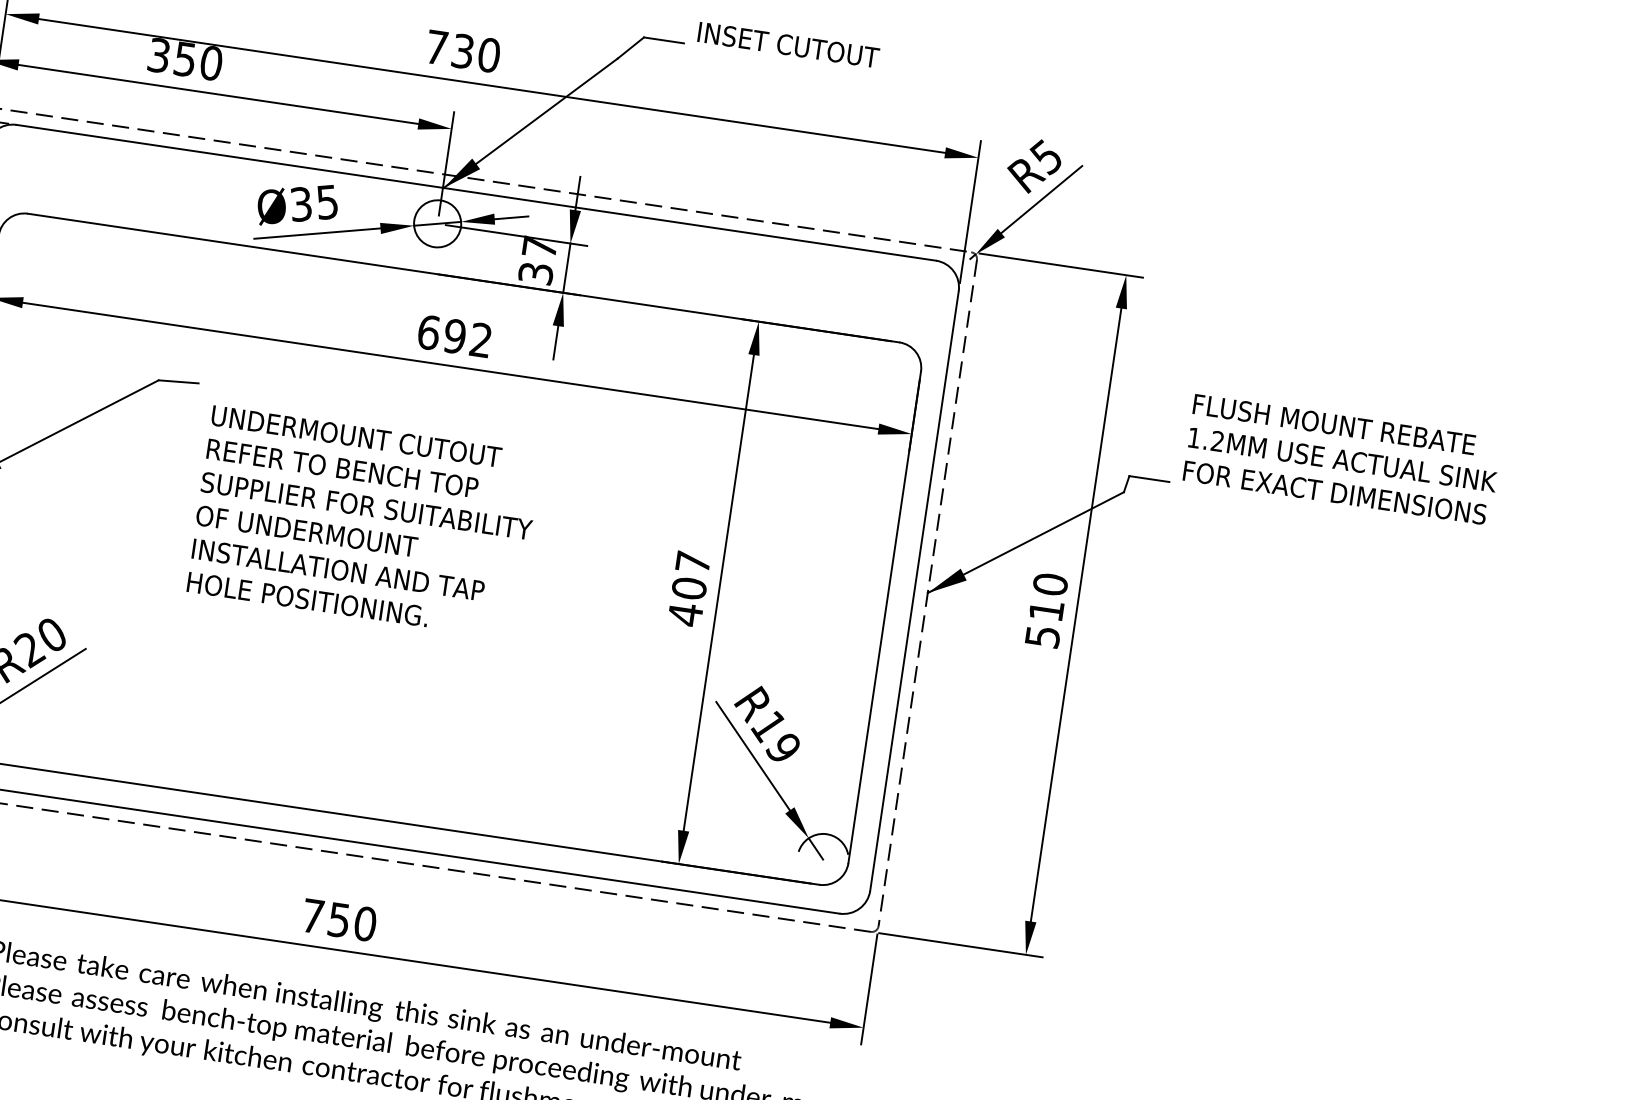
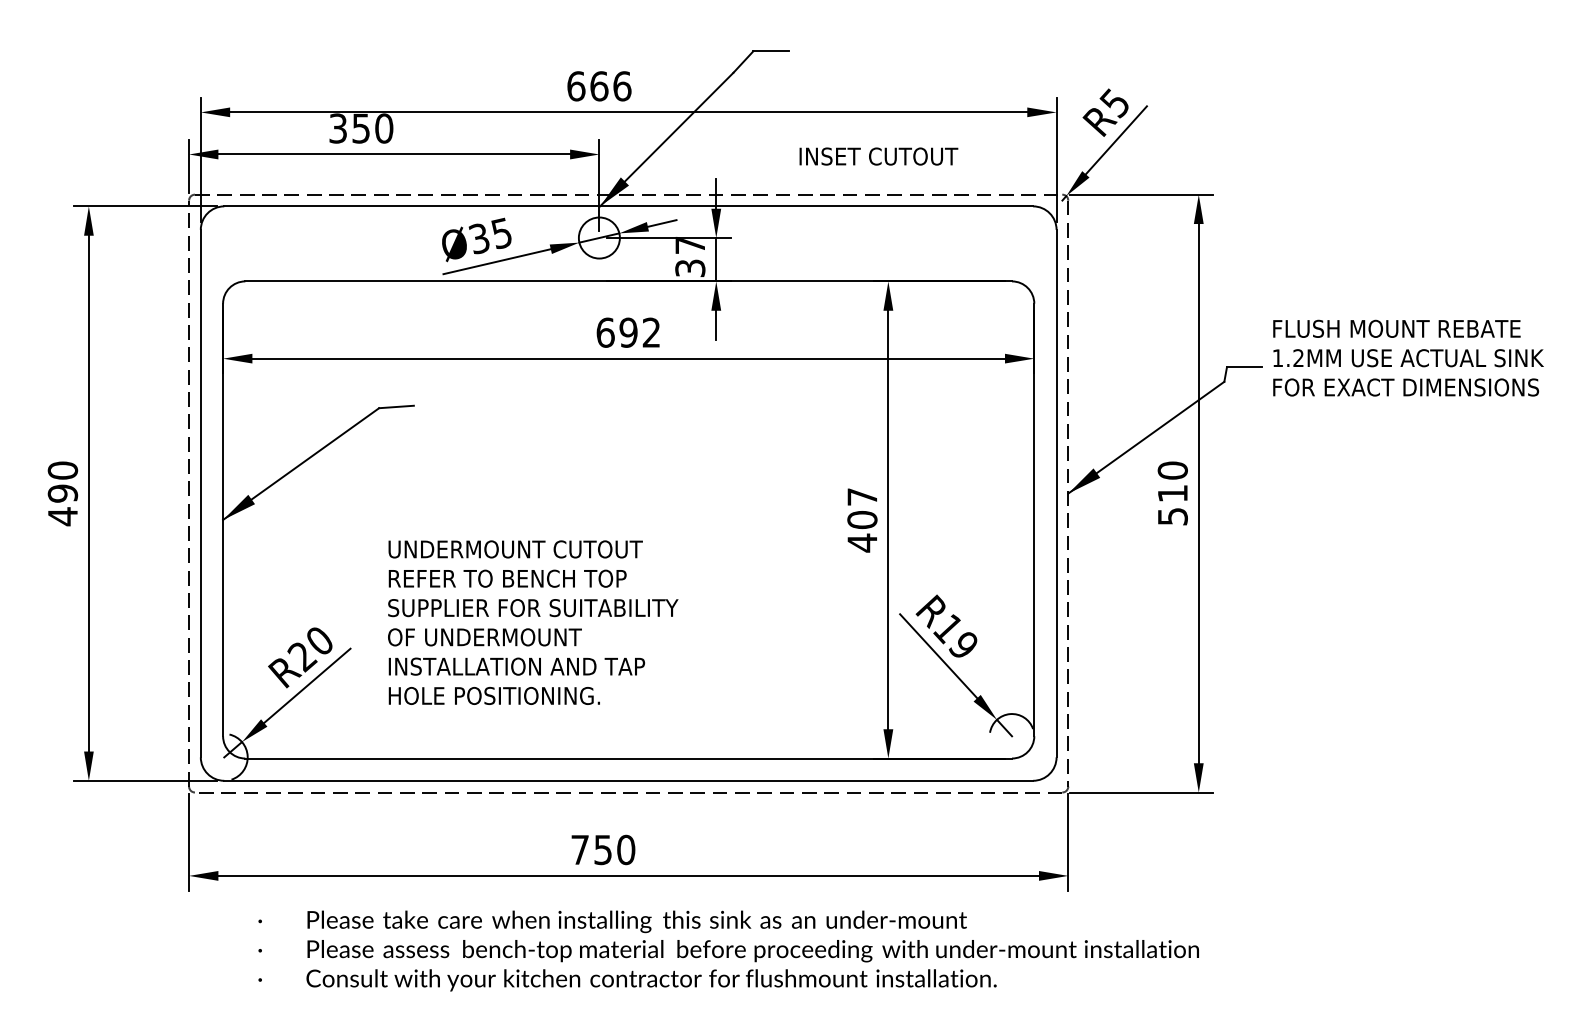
text: (788, 45) -> (878, 156), moved
text: (463, 51) -> (599, 86), 730 -> 666
text: (1342, 459) -> (1408, 357), moved
text: (364, 522) -> (533, 622), moved

